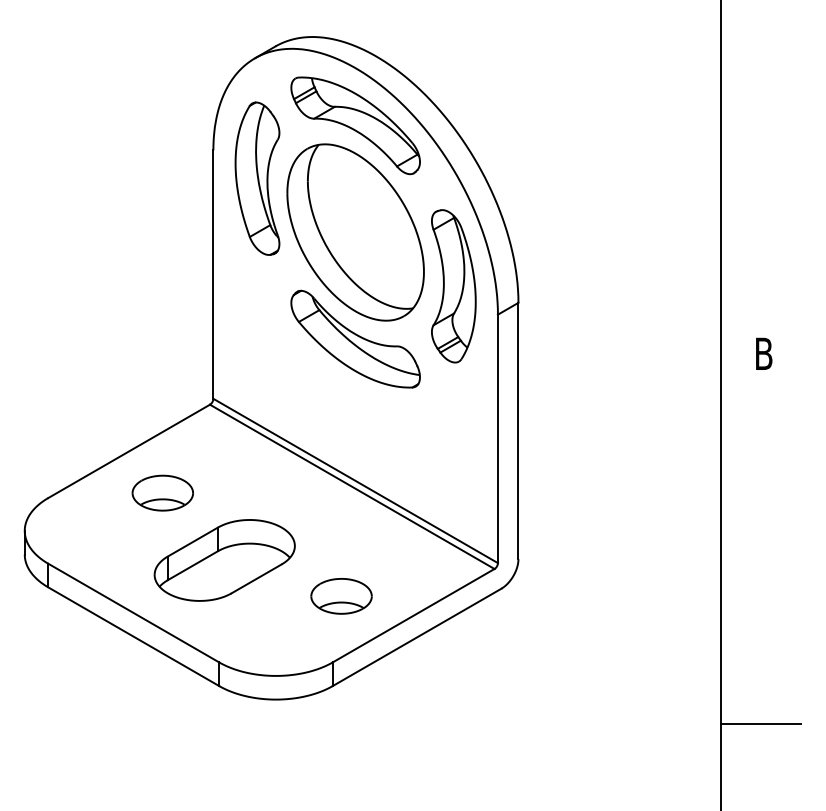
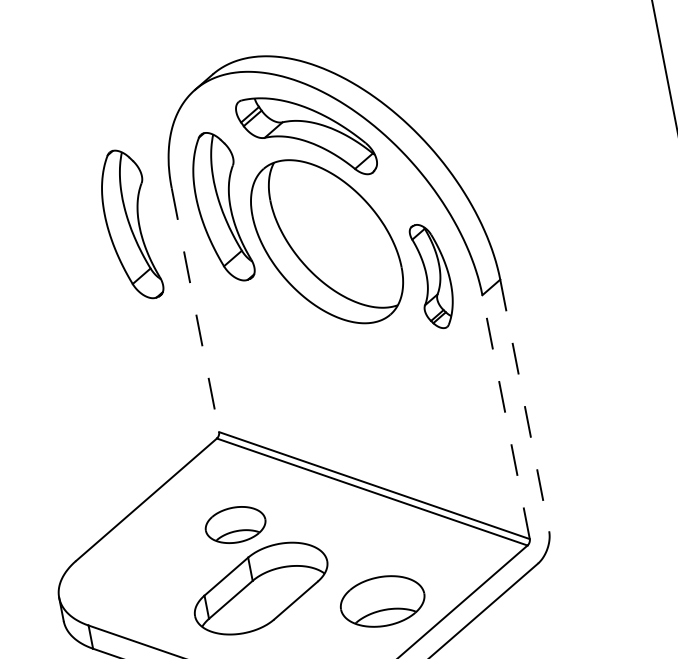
part: (164, 178) -> (129, 225), added
line: (213, 275) -> (195, 311), solid -> dashed
part: (453, 286) -> (433, 276), size x0.7
part: (355, 338) -> (347, 345), removed
line: (518, 431) -> (524, 405), solid -> dashed
line: (497, 438) -> (505, 416), solid -> dashed
part: (162, 492) -> (235, 524), moved
part: (341, 596) -> (382, 601), size x1.4

